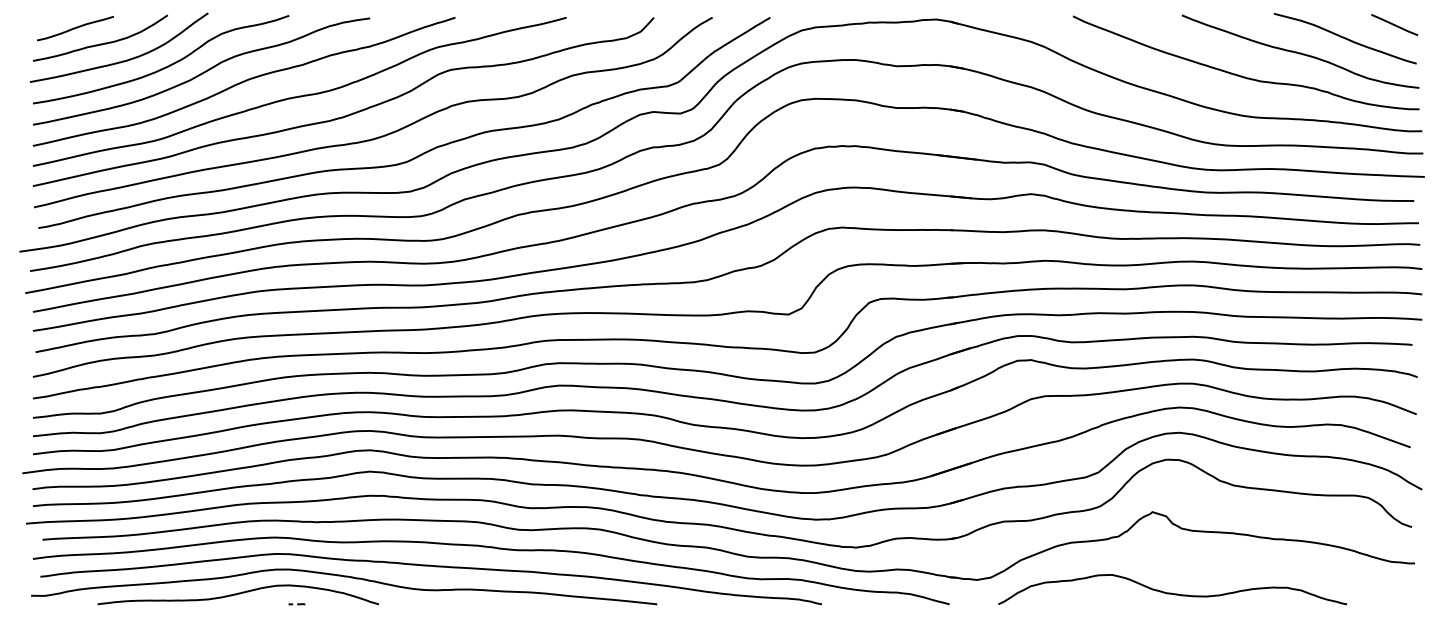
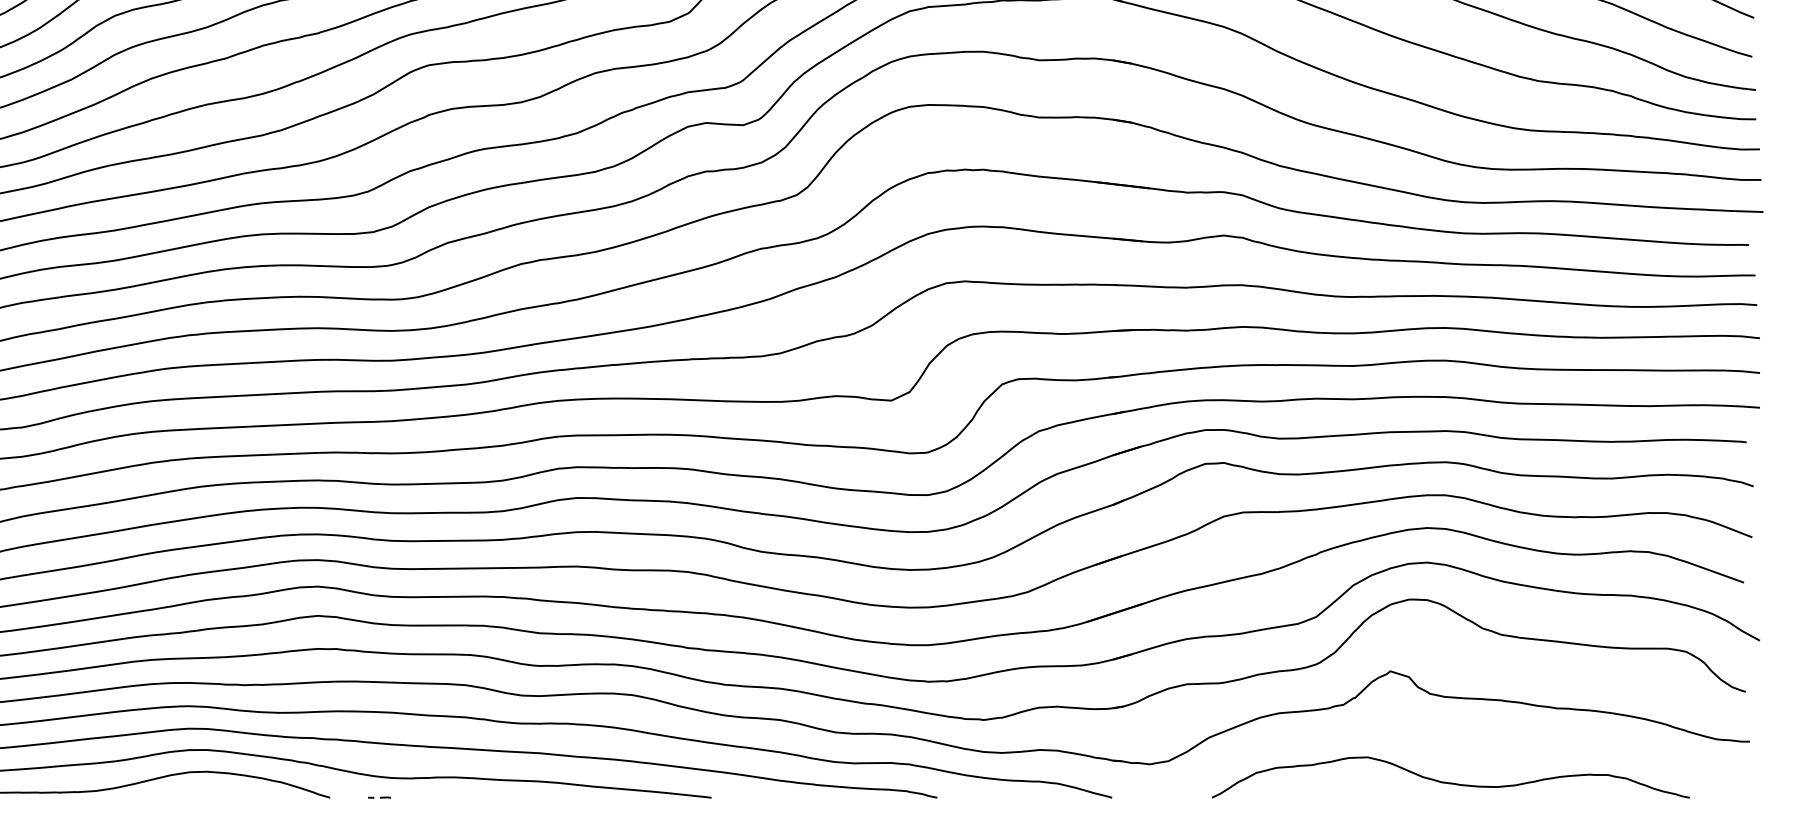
curve: (1171, 592) -> (1449, 781), moved
line: (297, 604) -> (380, 797), moved

